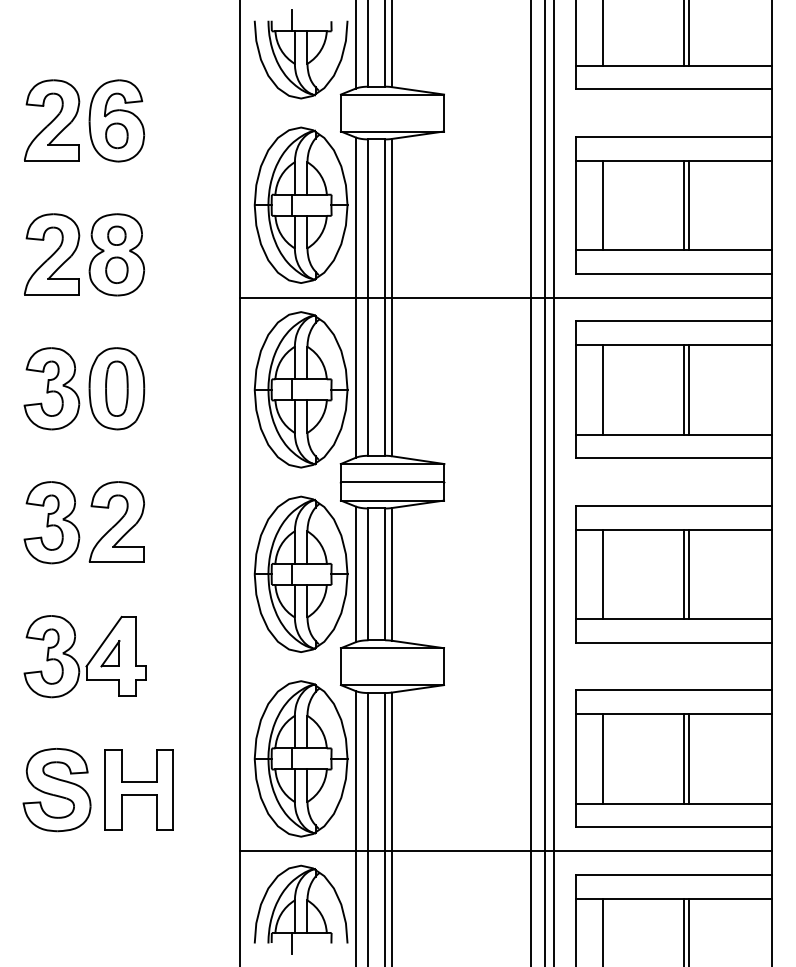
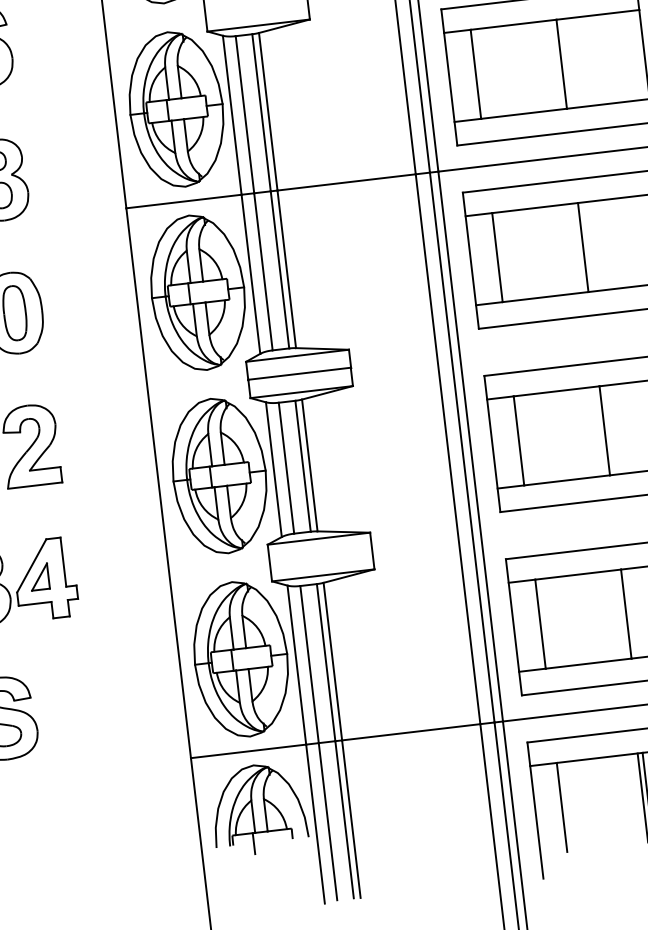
line: (683, 205) -> (556, 65), removed
line: (683, 389) -> (577, 247), removed
line: (683, 574) -> (599, 431), removed
line: (683, 758) -> (620, 614), removed
part: (138, 789) -> (83, 708), removed

